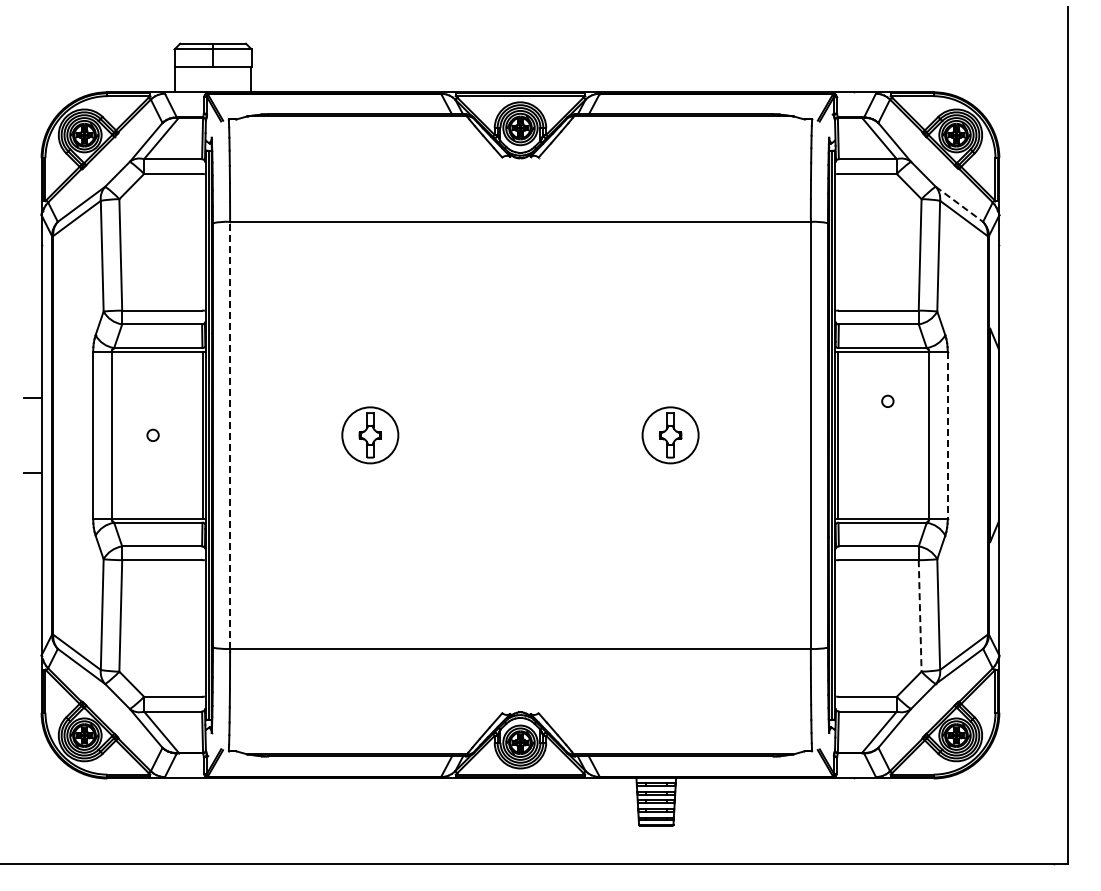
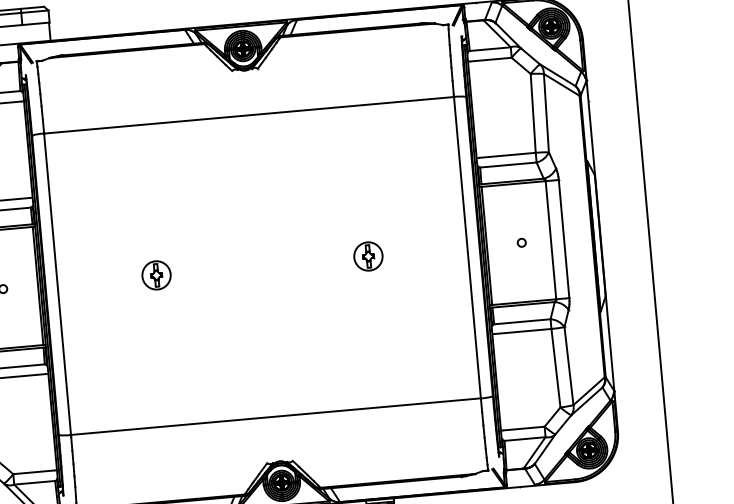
line: (959, 204) -> (557, 75), dashed -> solid
circle: (887, 400) -> (521, 242), moved
line: (230, 434) -> (57, 283), dashed -> solid
part: (370, 435) -> (156, 275), size x0.71
part: (670, 435) -> (368, 256), size x0.71
line: (947, 435) -> (563, 239), dashed -> solid
line: (920, 615) -> (556, 367), dashed -> solid

